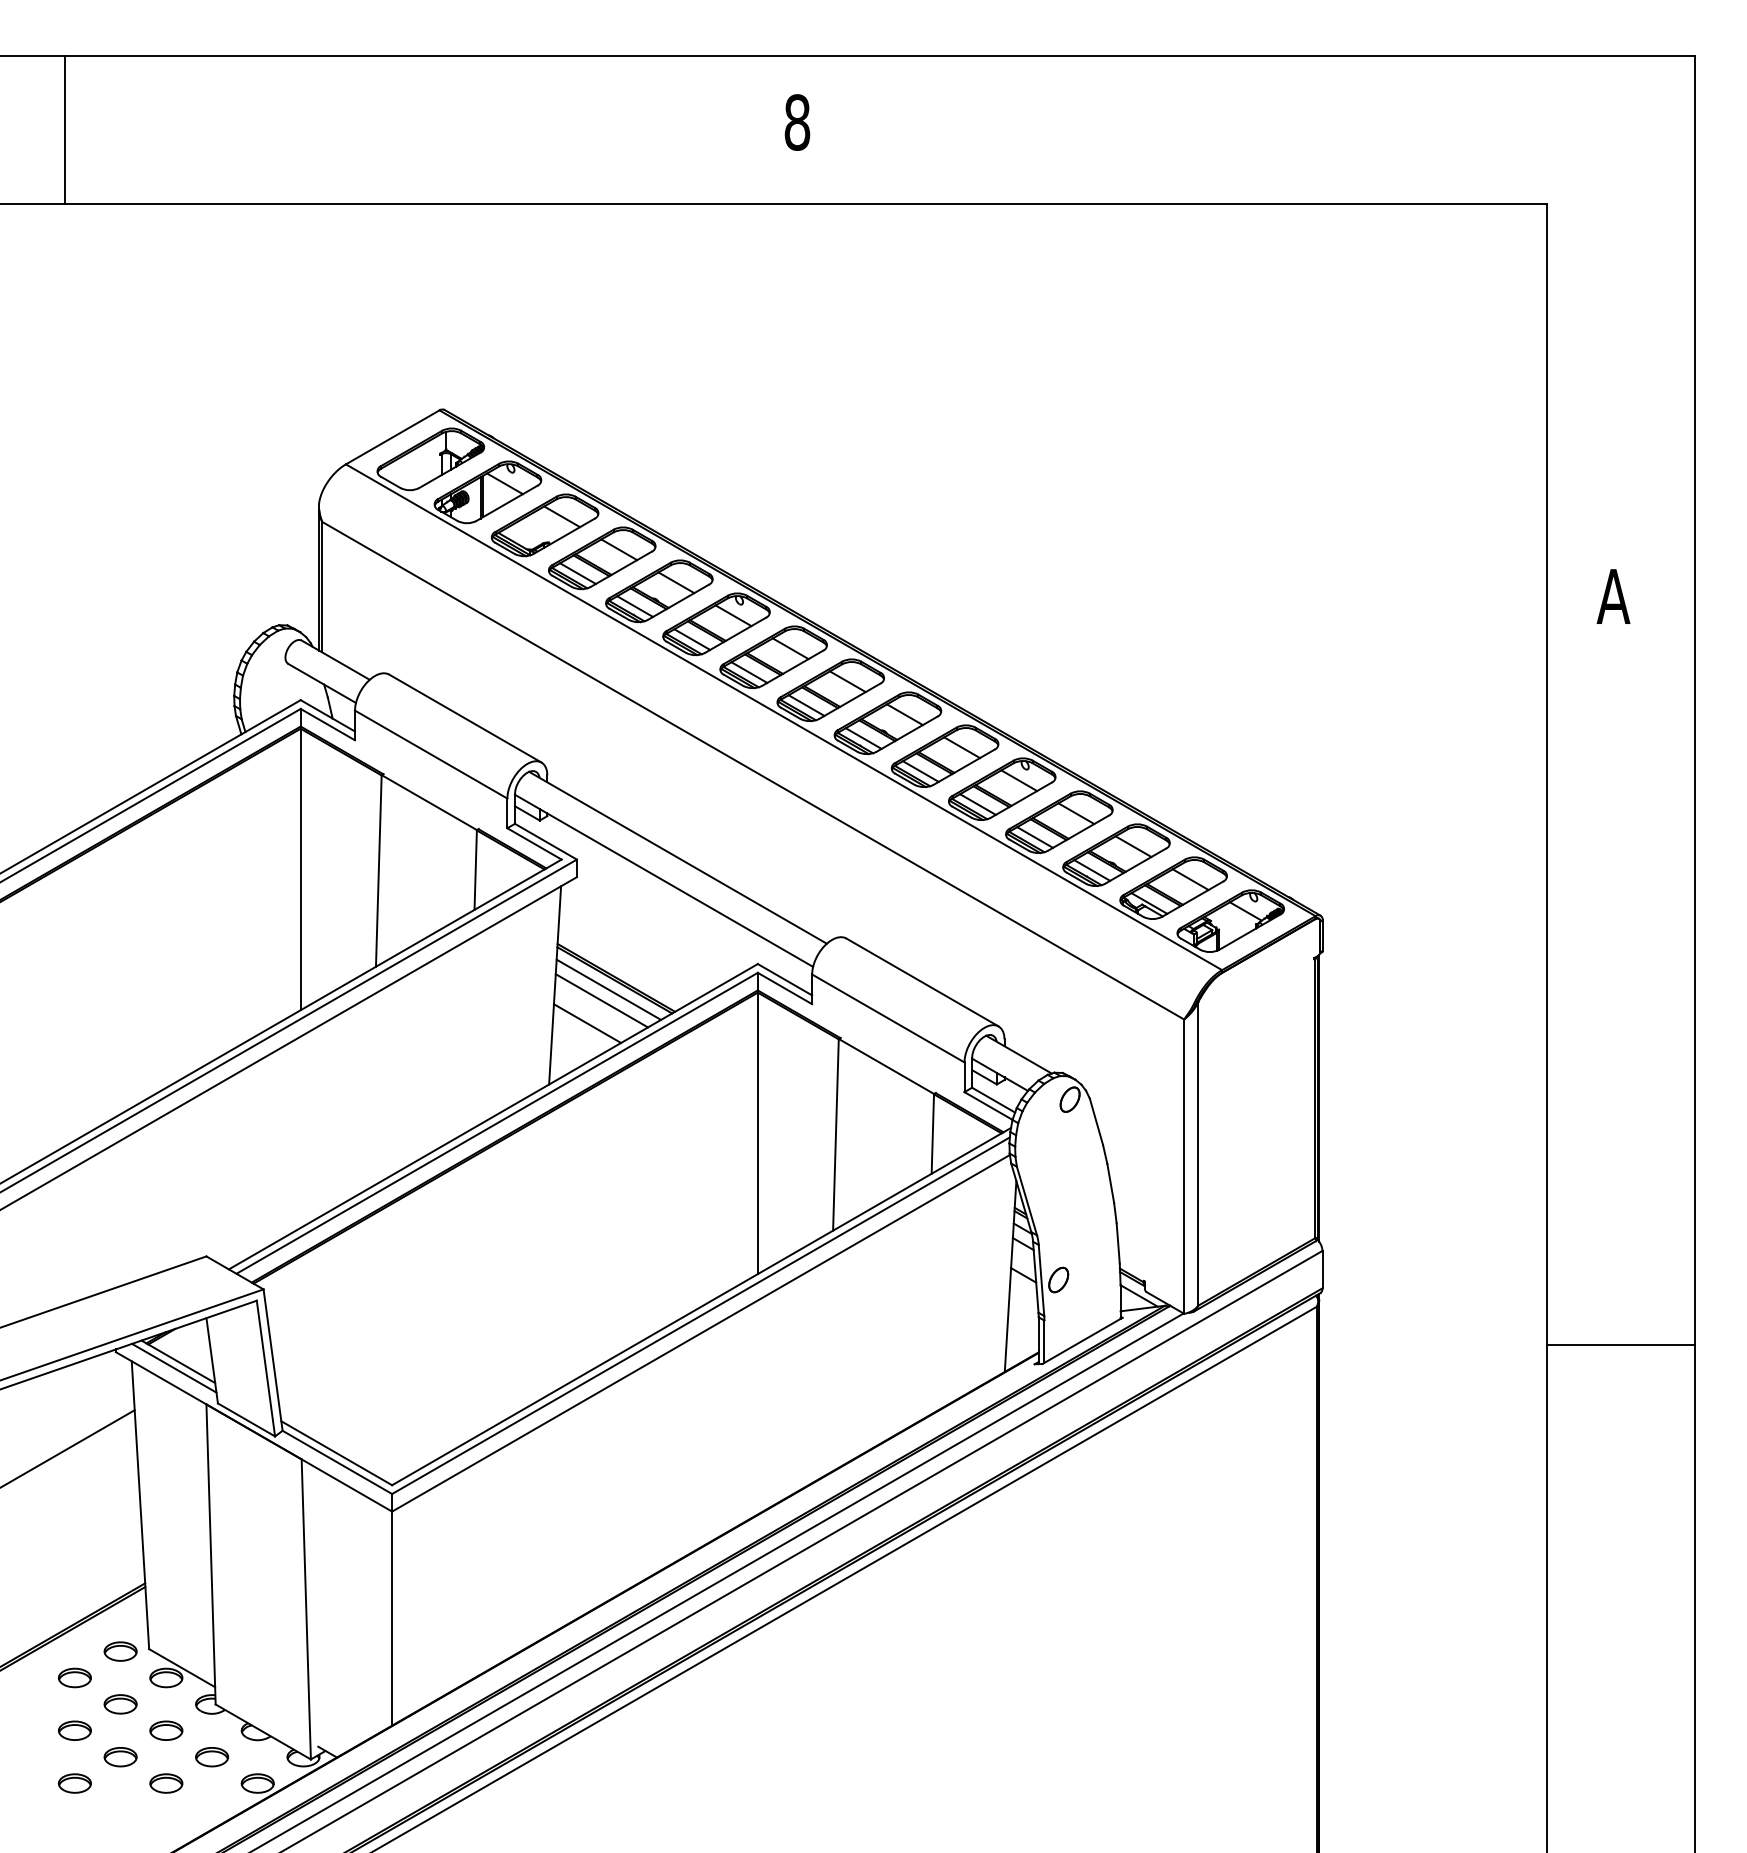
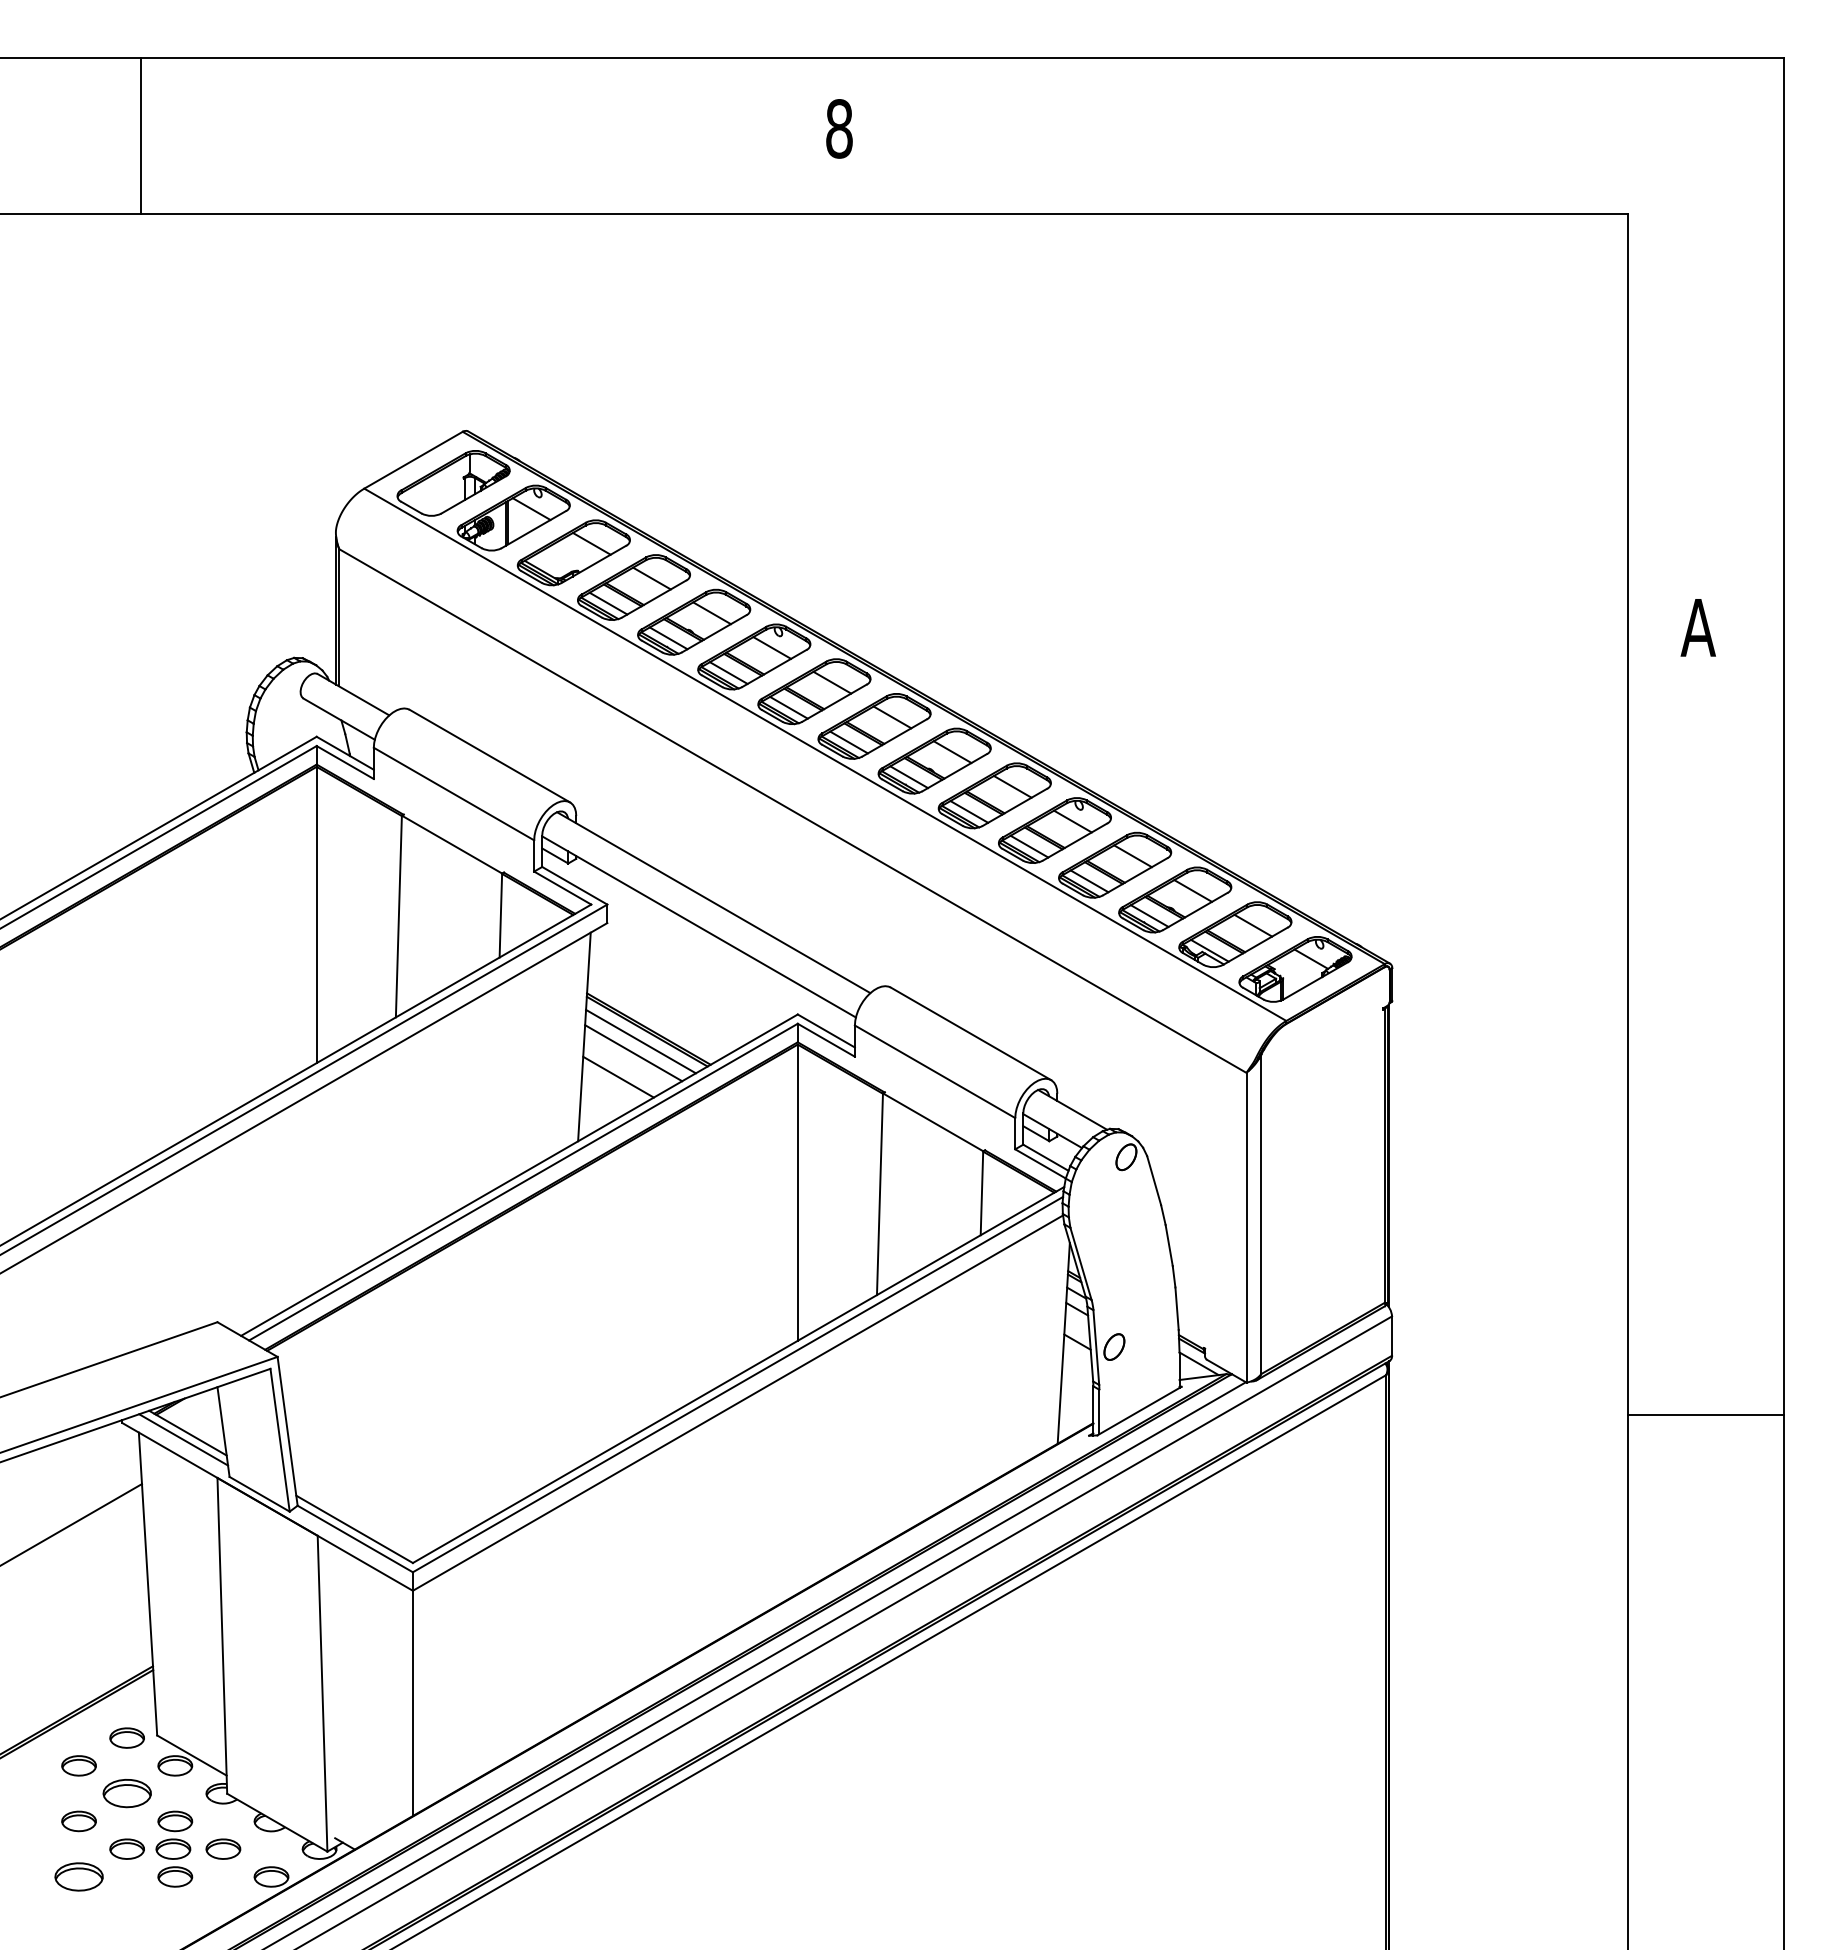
line: (64, 129) -> (140, 136), moved
part: (119, 1704) -> (126, 1793), size x1.4
part: (164, 1756) -> (173, 1848), added
part: (74, 1783) -> (78, 1876), size x1.4

